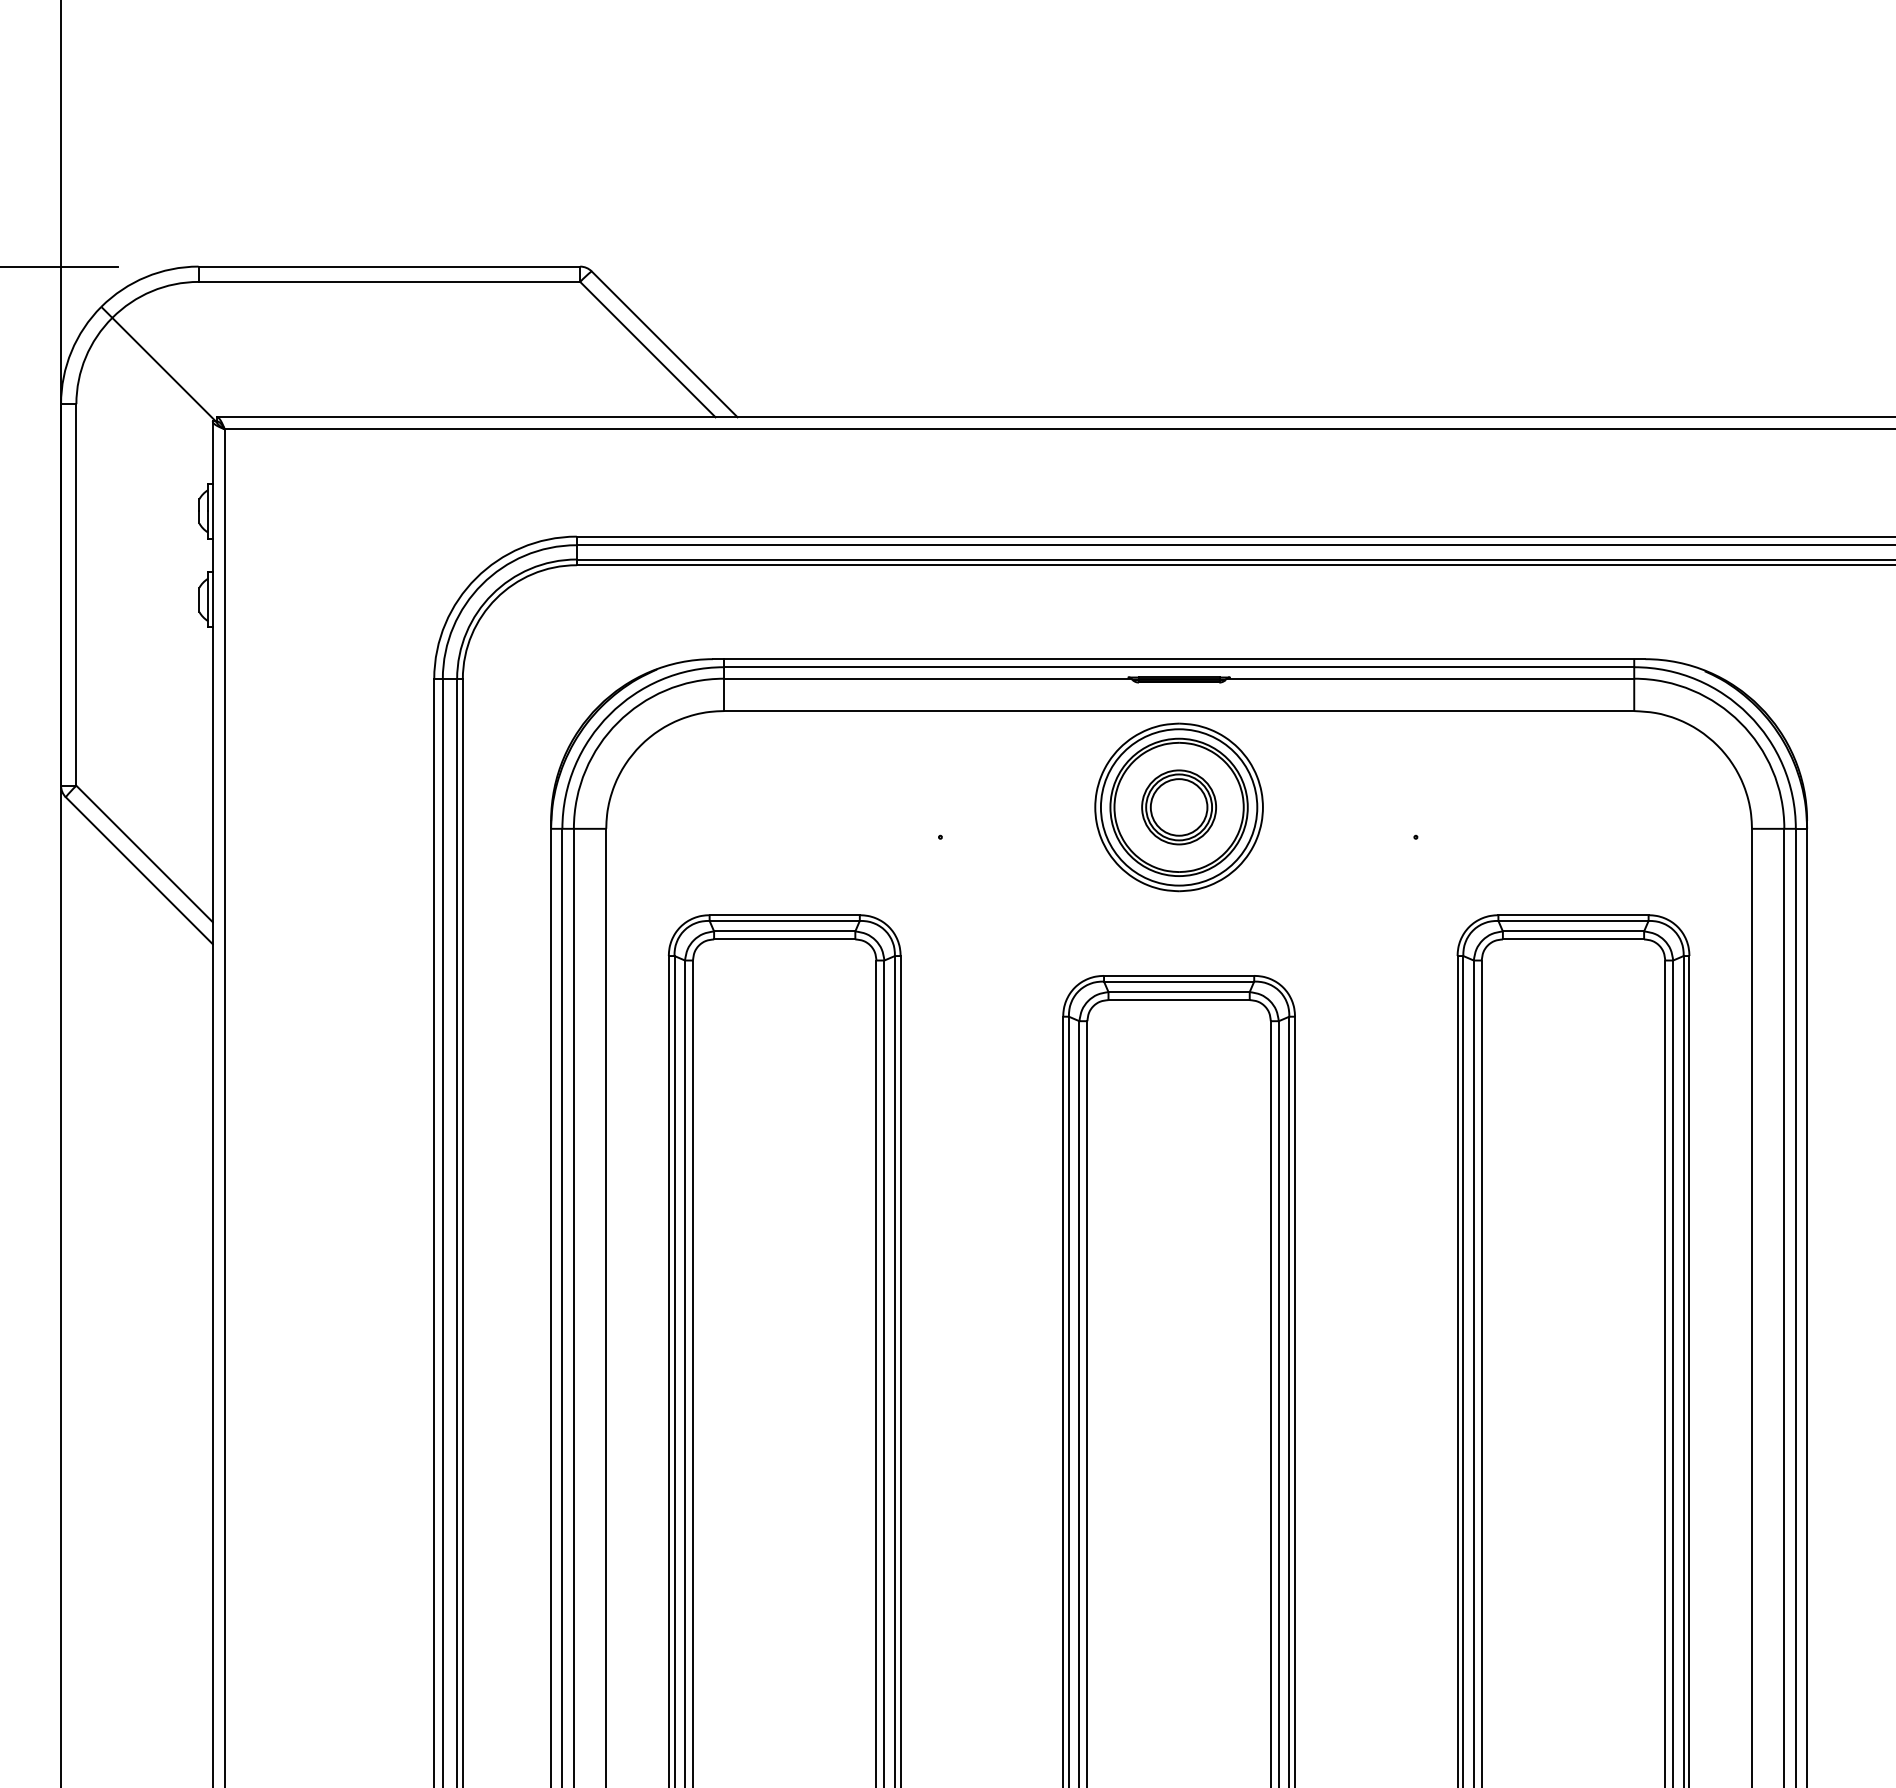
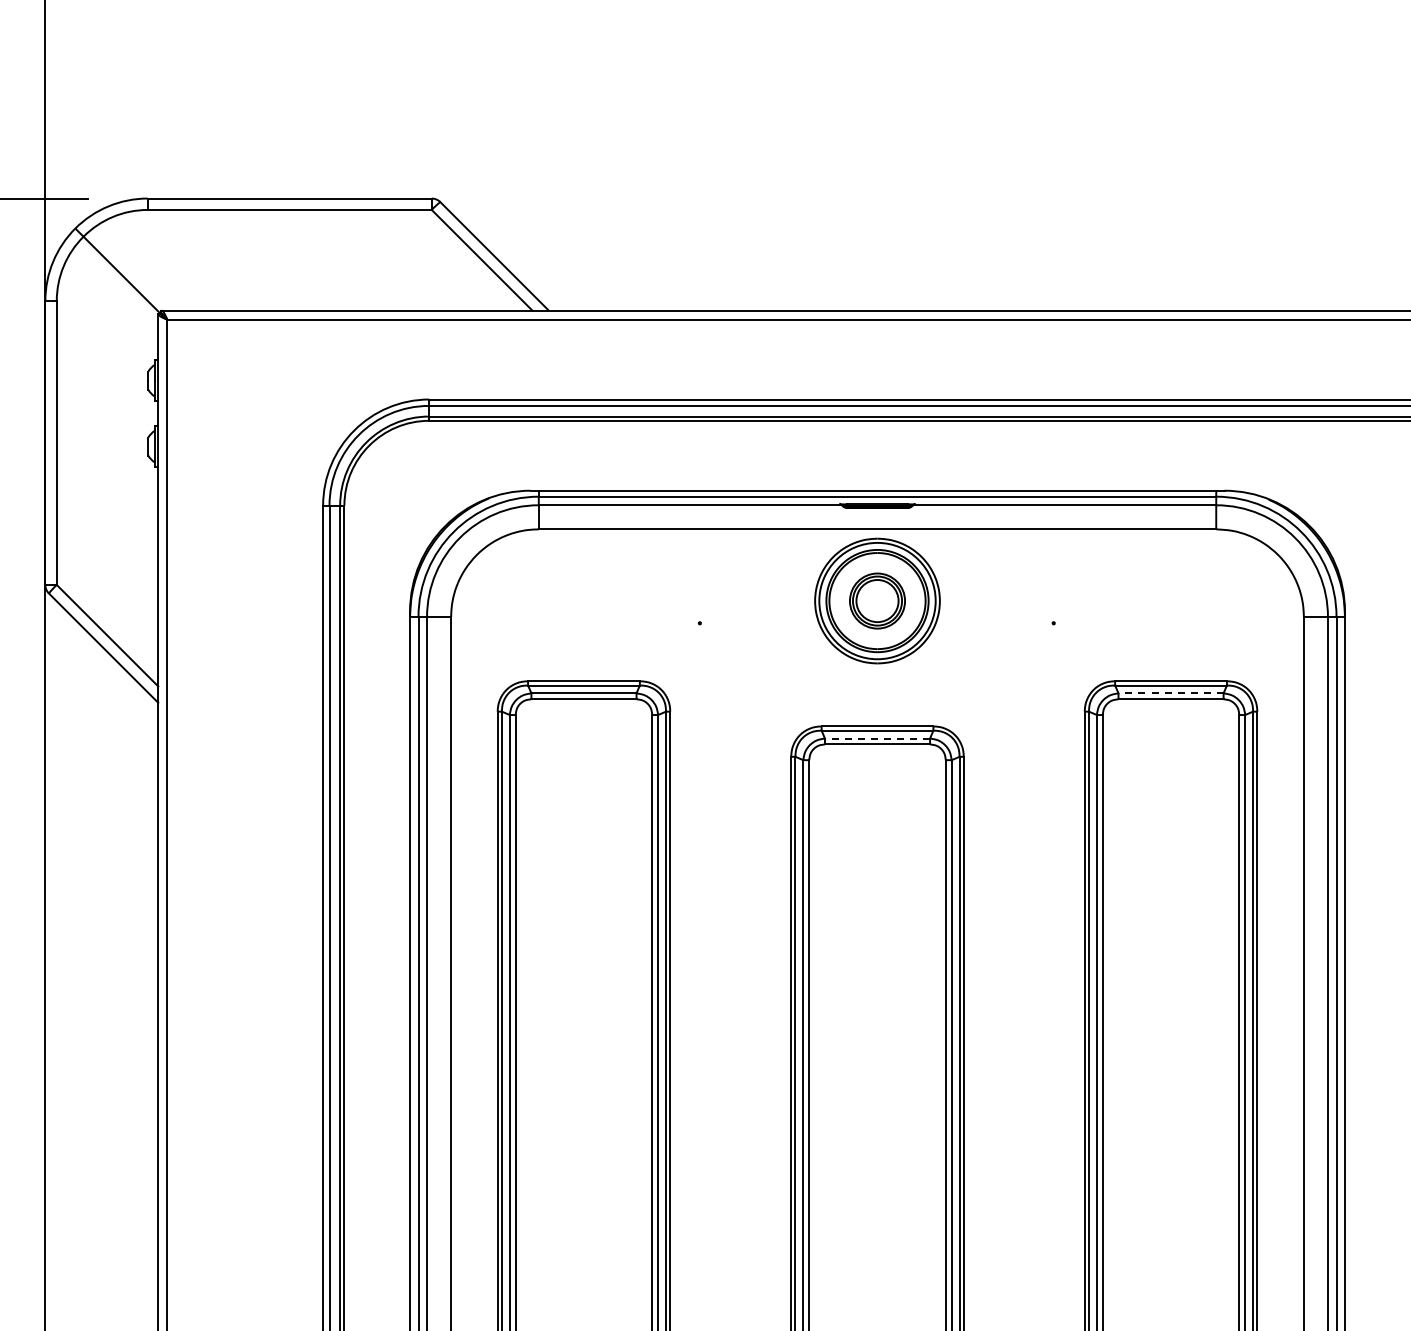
line: (1574, 931) -> (1171, 693), solid -> dashed
line: (1179, 992) -> (877, 738), solid -> dashed

